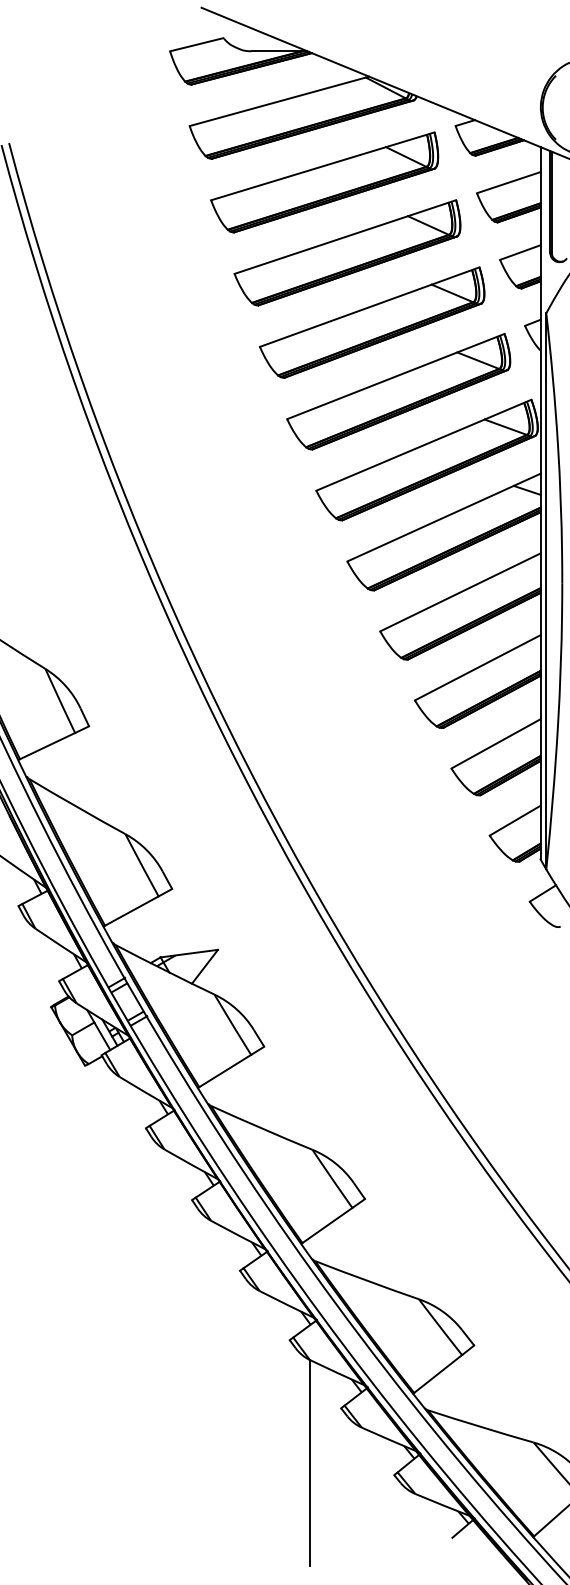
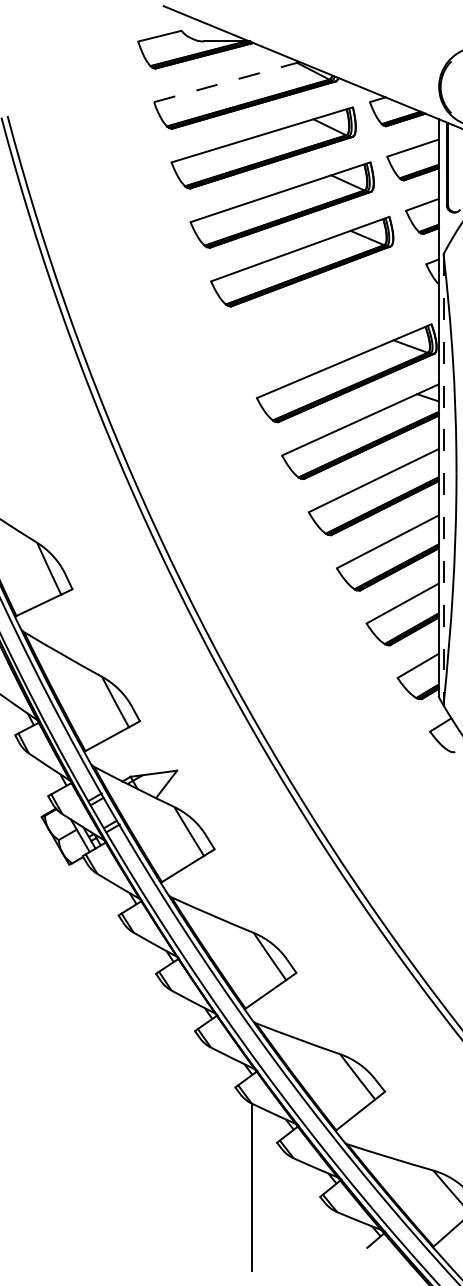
line: (279, 101) -> (227, 82), solid -> dashed
part: (398, 391) -> (323, 317), removed
line: (546, 591) -> (443, 479), solid -> dashed

